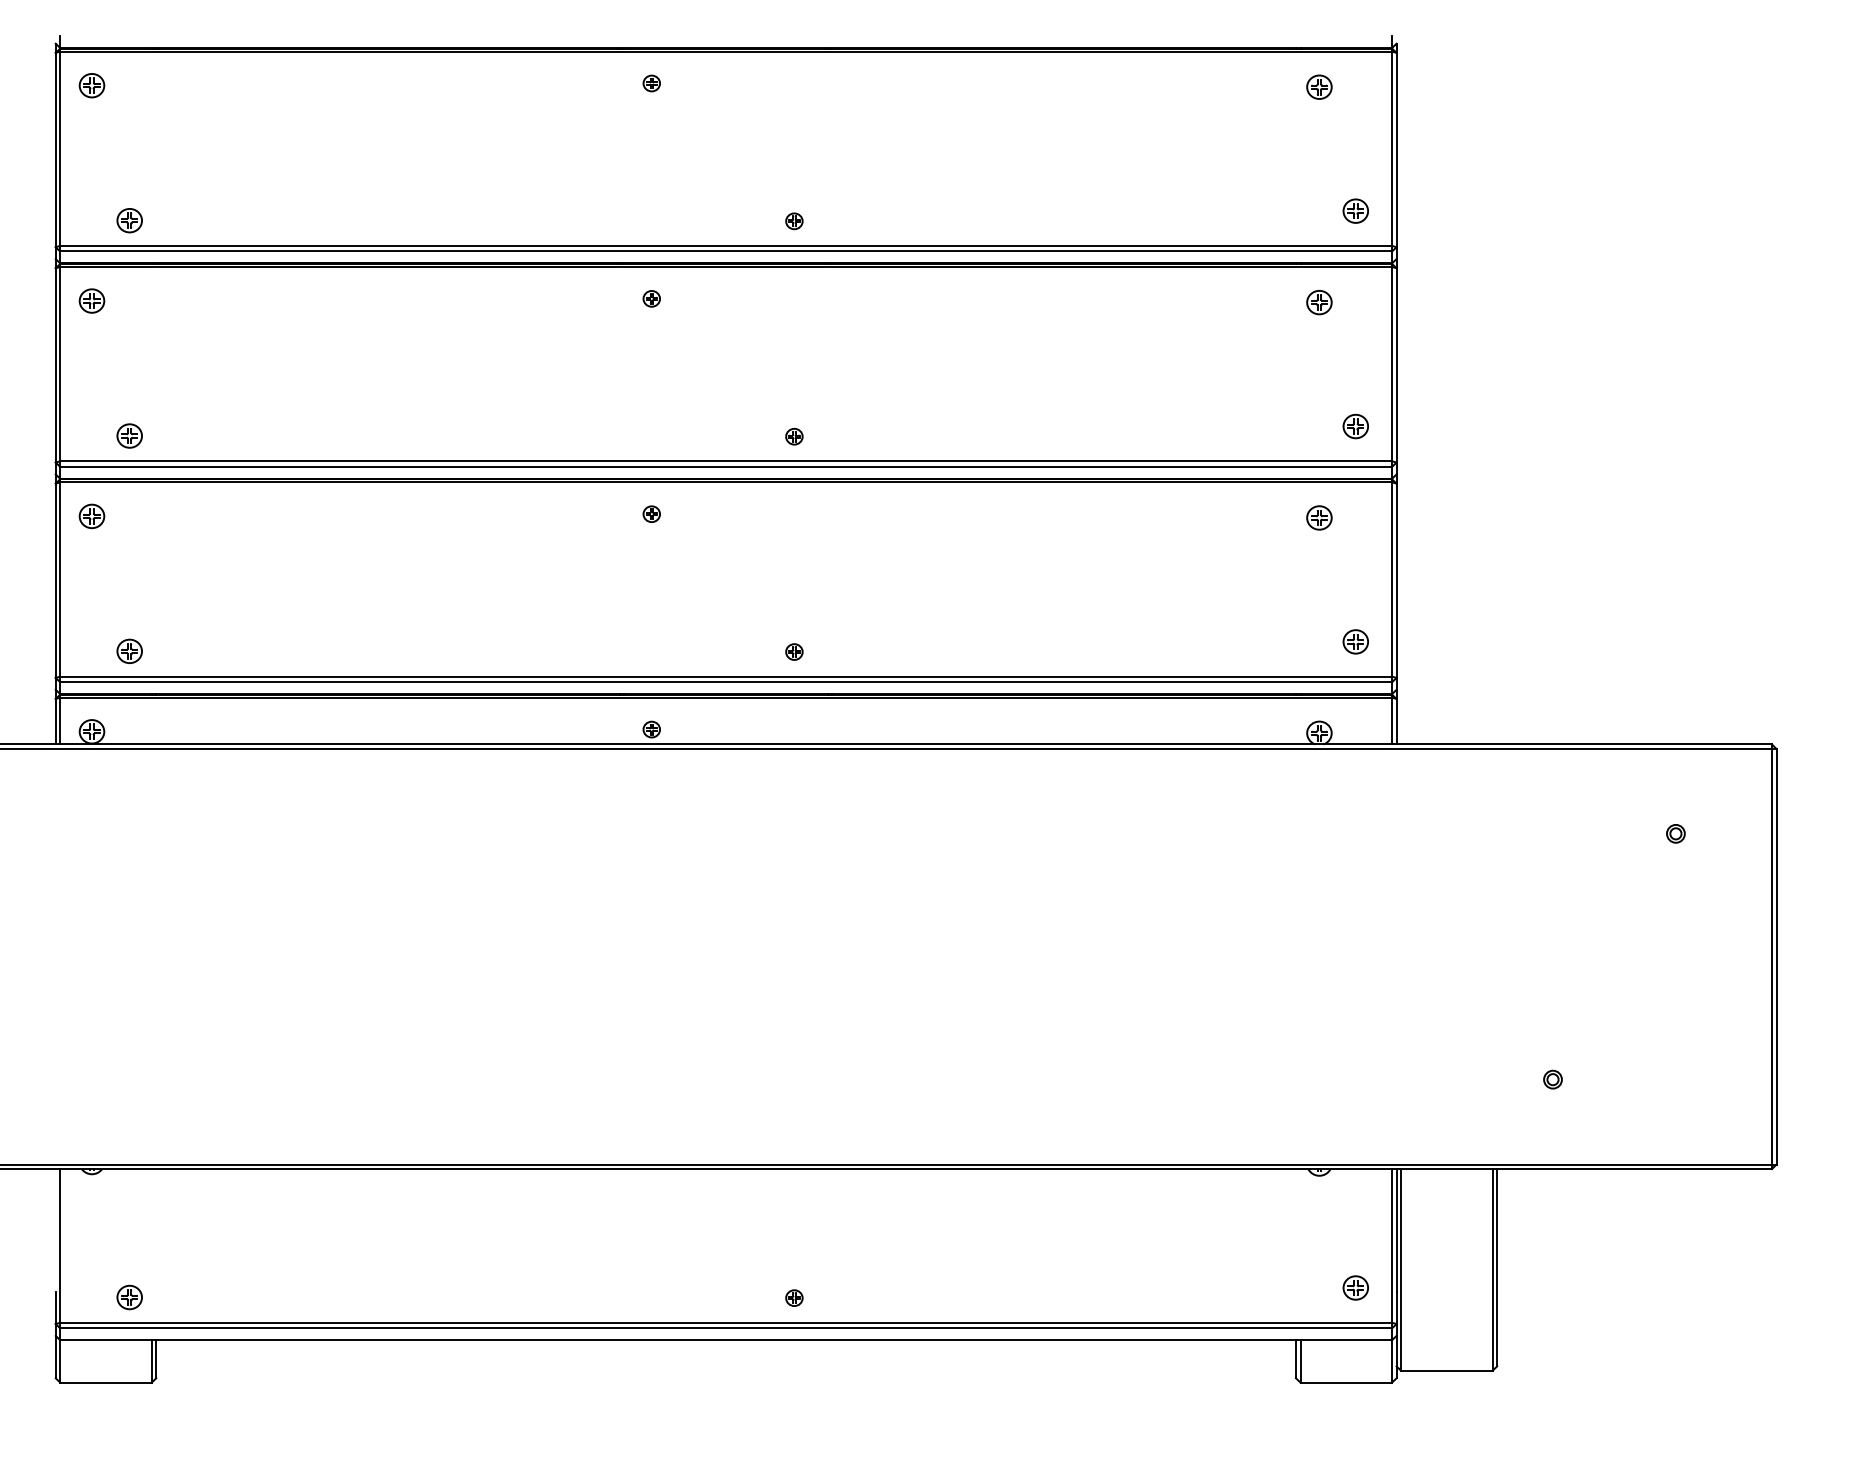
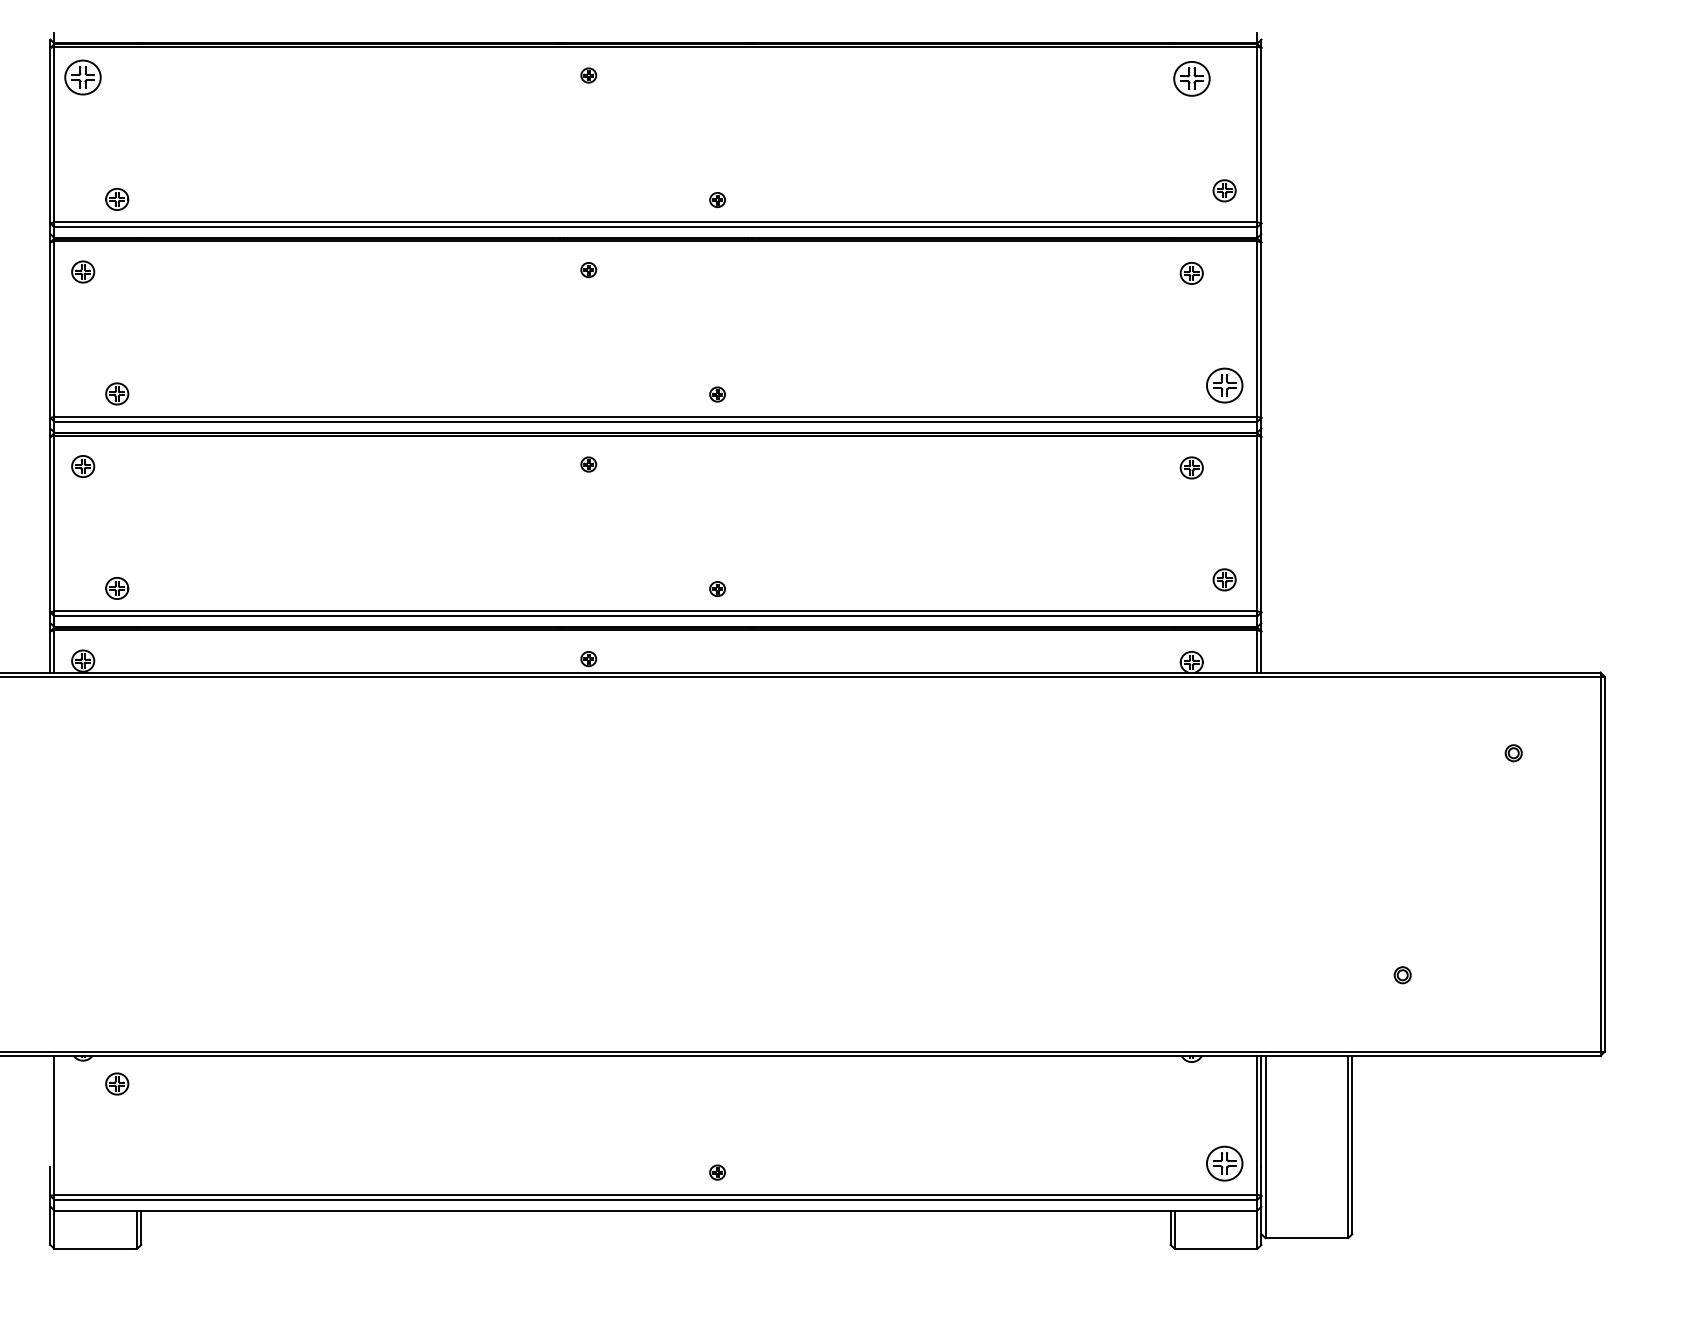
part: (92, 85) -> (83, 77), size x1.6
part: (1319, 86) -> (1191, 78), size x1.6
part: (1355, 425) -> (1224, 384), size x1.6
part: (1355, 1286) -> (1224, 1162), size x1.6
part: (129, 1296) -> (117, 1083), moved

